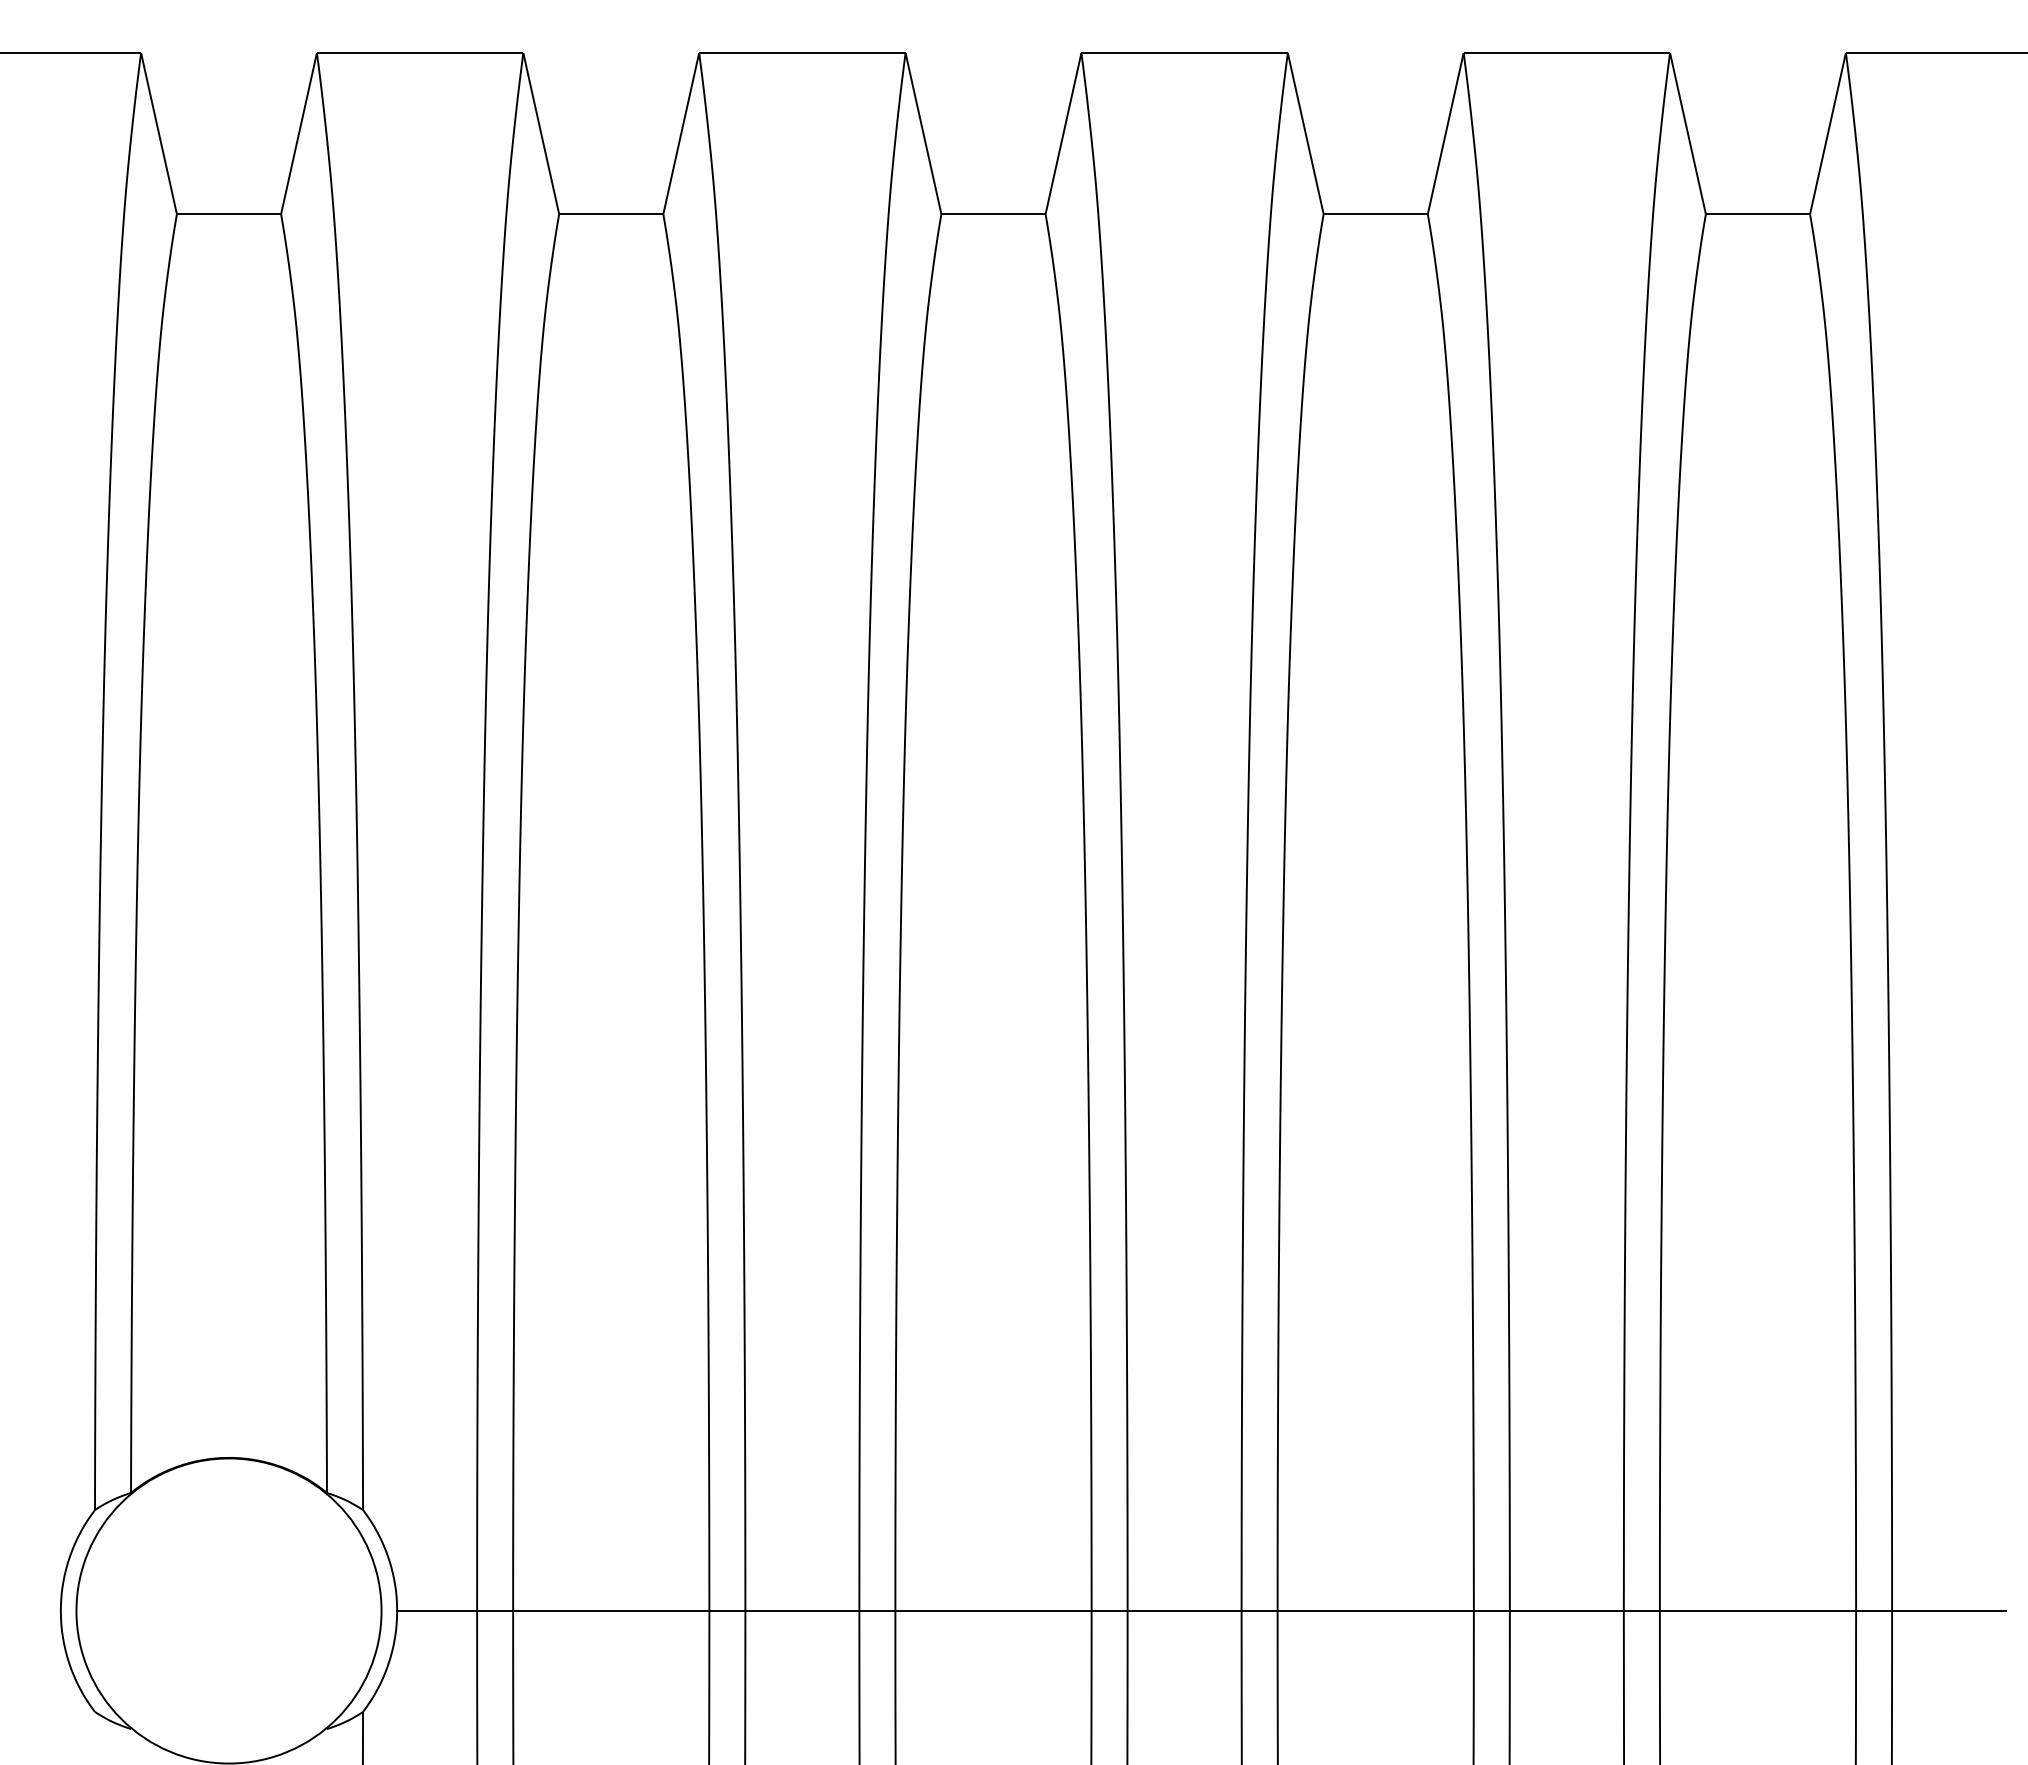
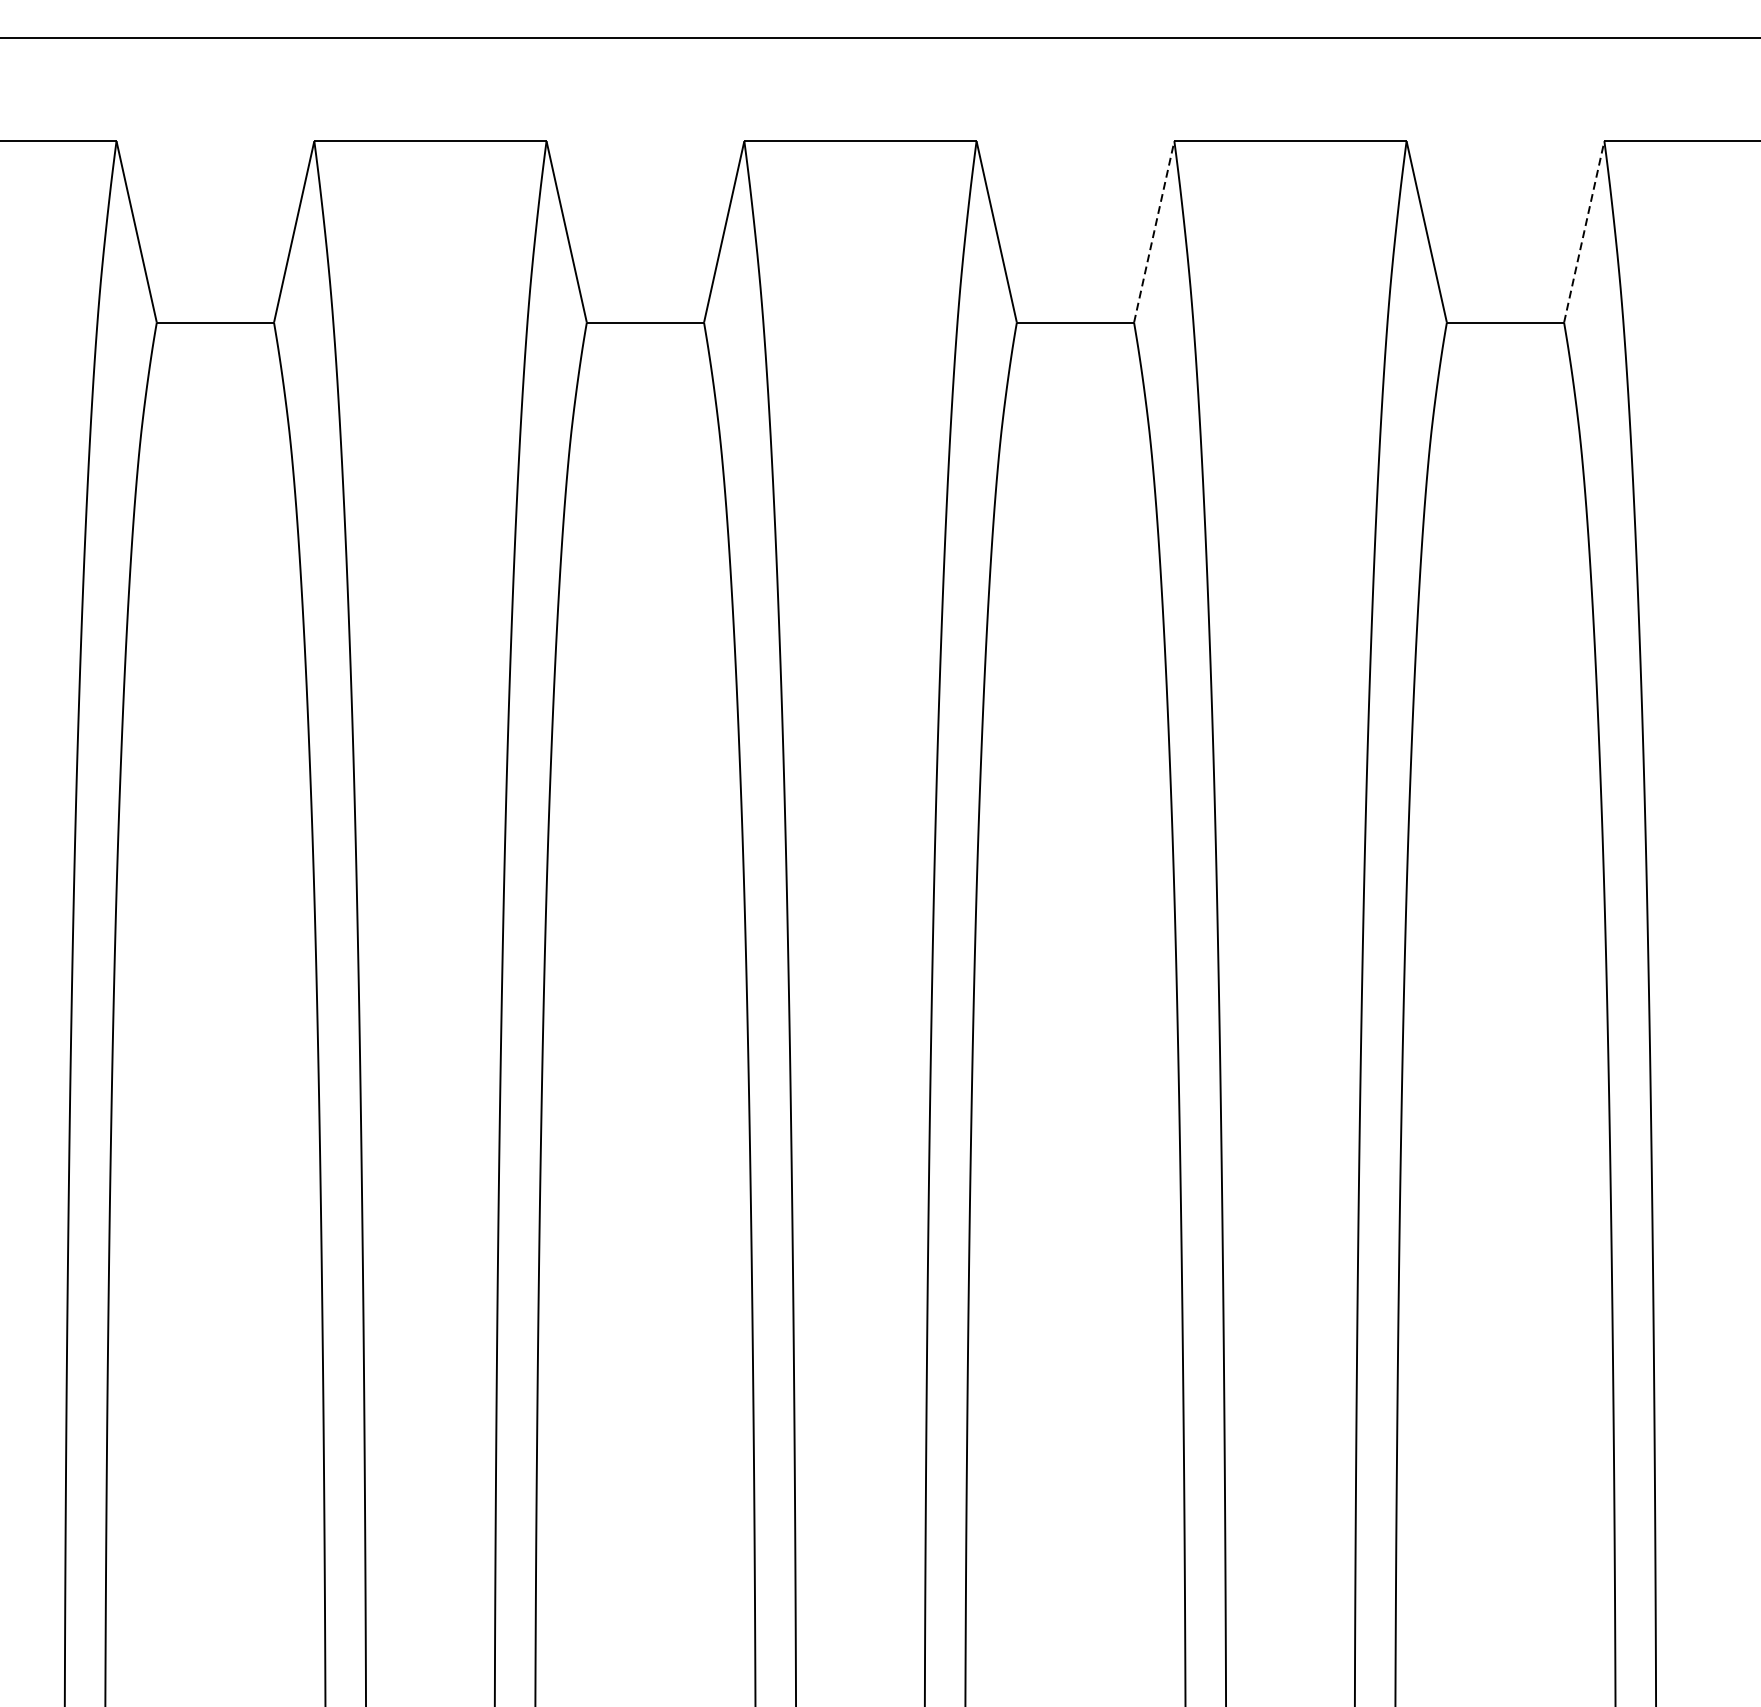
line: (1063, 133) -> (1154, 231), solid -> dashed
line: (1445, 133) -> (1583, 231), solid -> dashed

